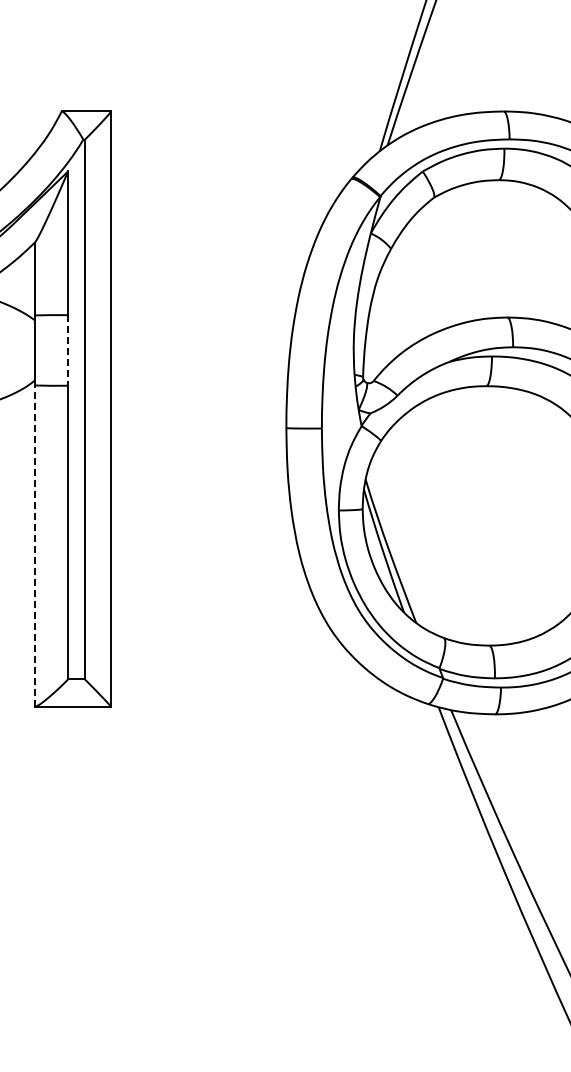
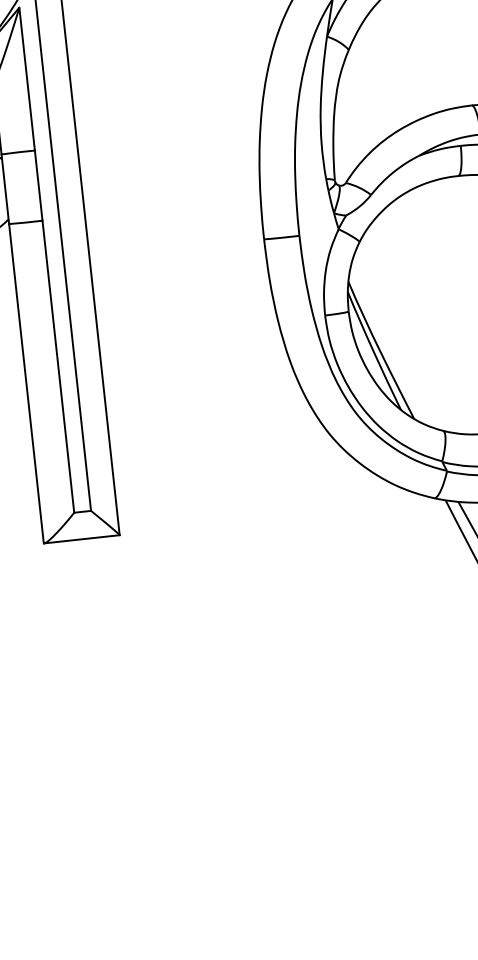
line: (68, 350) -> (39, 185), dashed -> solid
line: (34, 546) -> (26, 384), dashed -> solid

